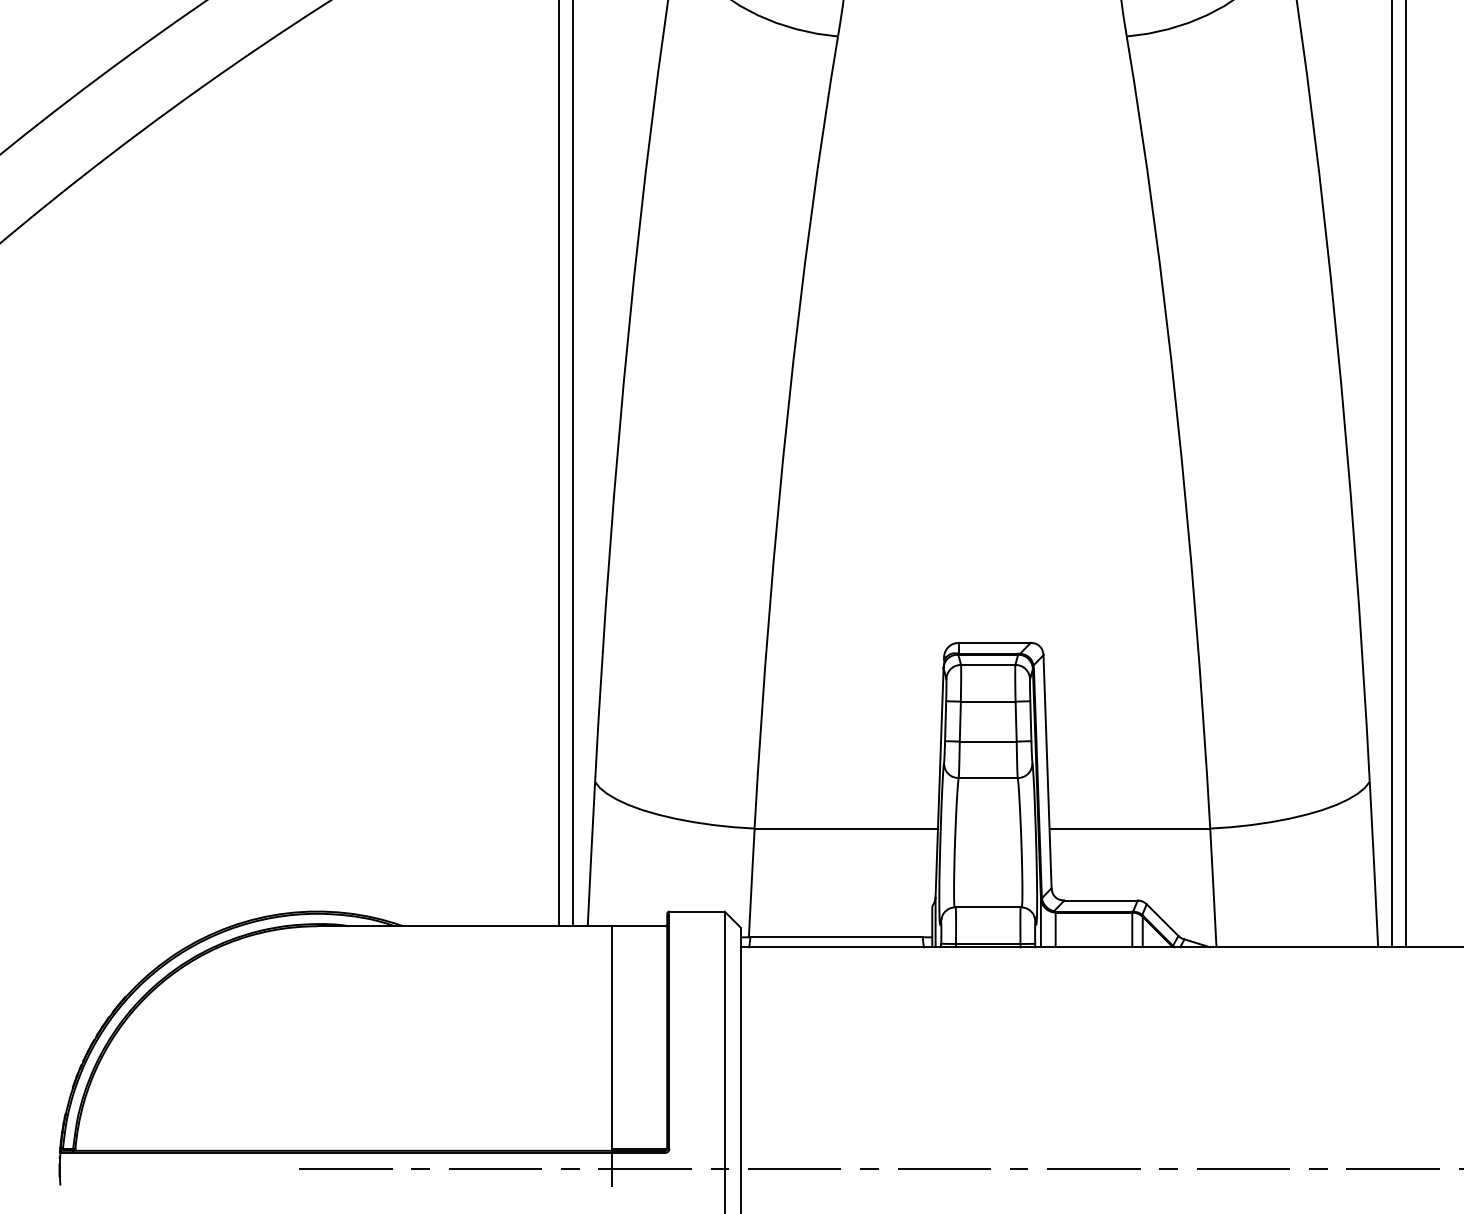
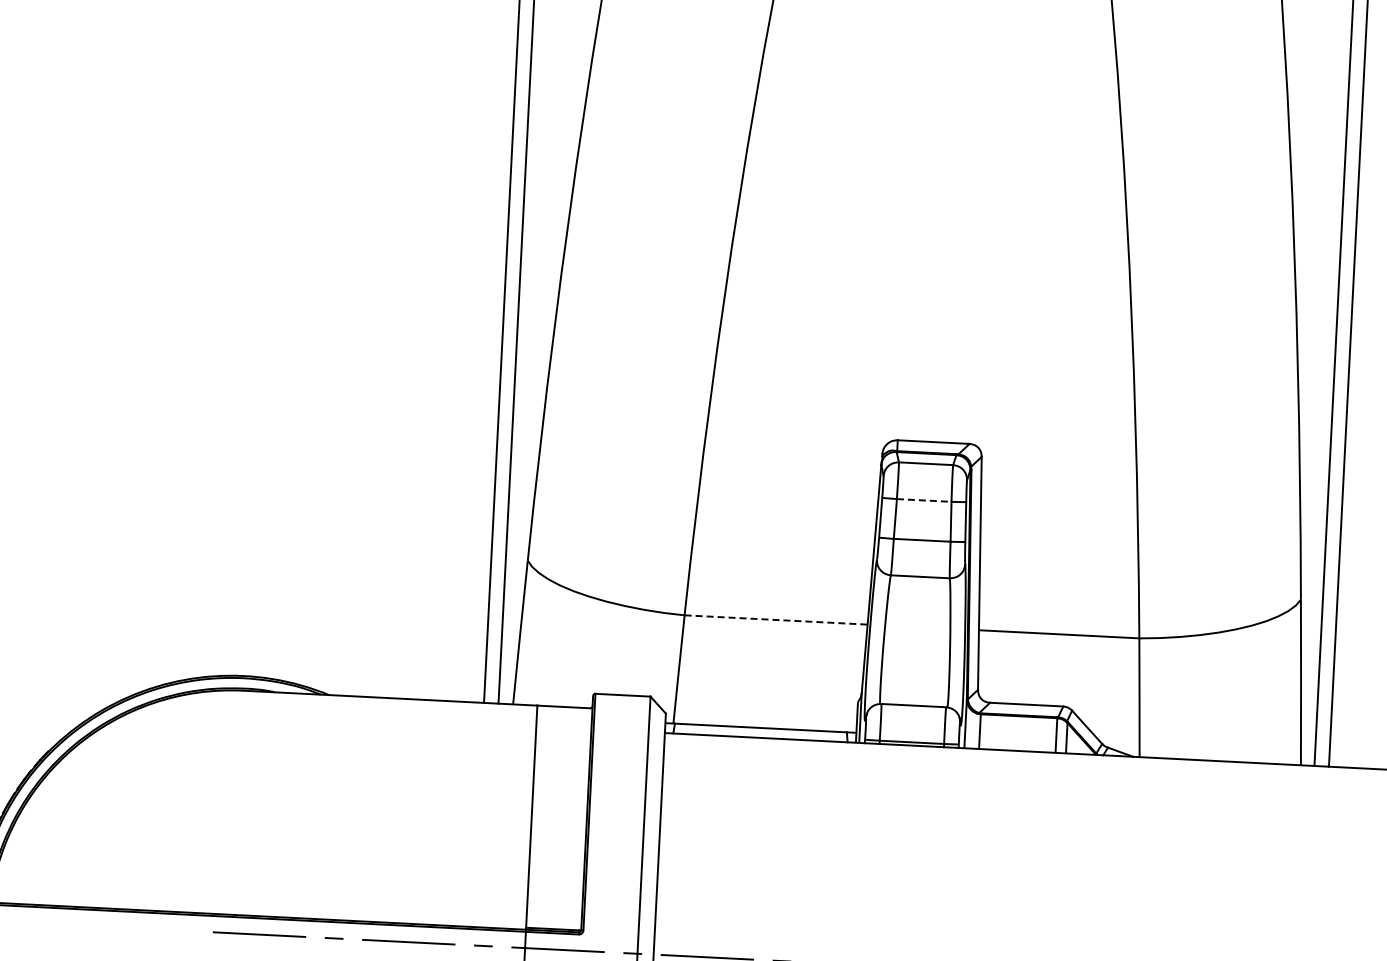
line: (988, 701) -> (924, 500), solid -> dashed
line: (846, 828) -> (776, 619), solid -> dashed

